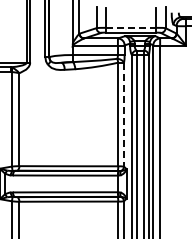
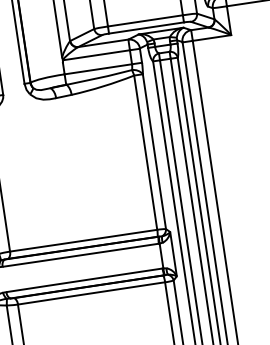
line: (131, 27) -> (146, 20), dashed -> solid
line: (124, 115) -> (155, 152), dashed -> solid

